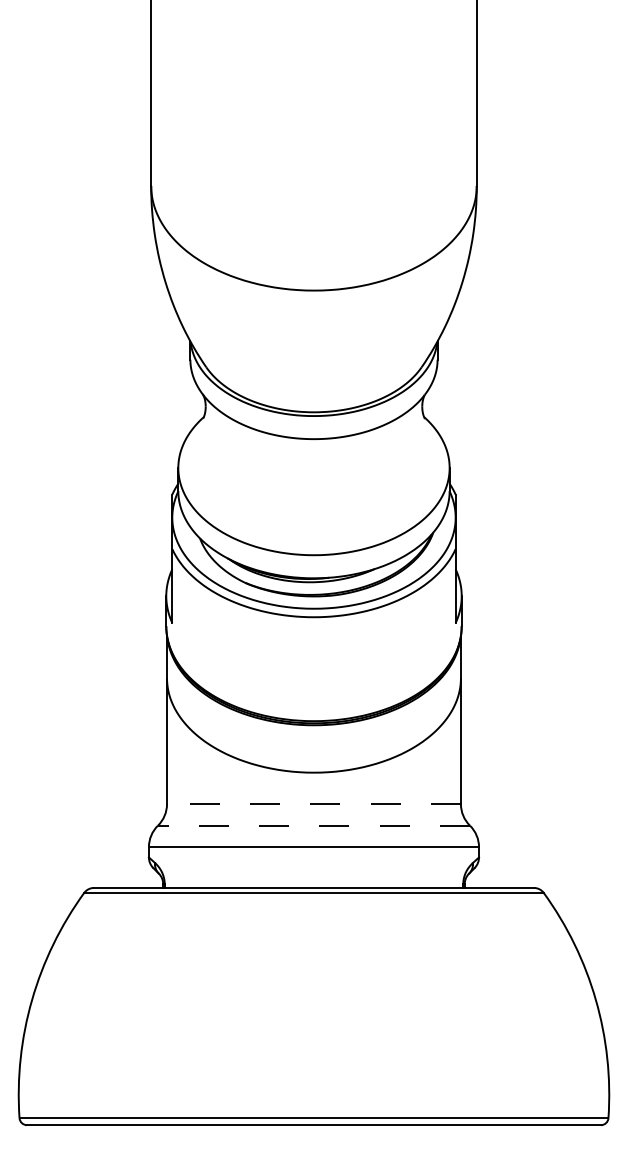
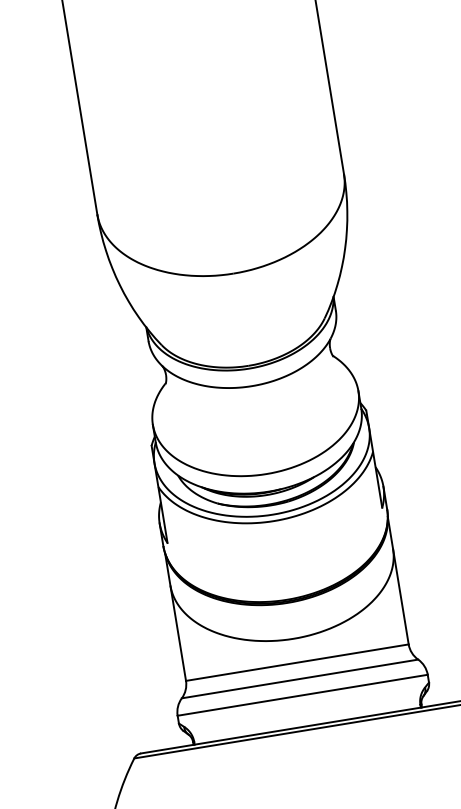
line: (313, 804) -> (297, 662), dashed -> solid
line: (313, 825) -> (299, 678), dashed -> solid

